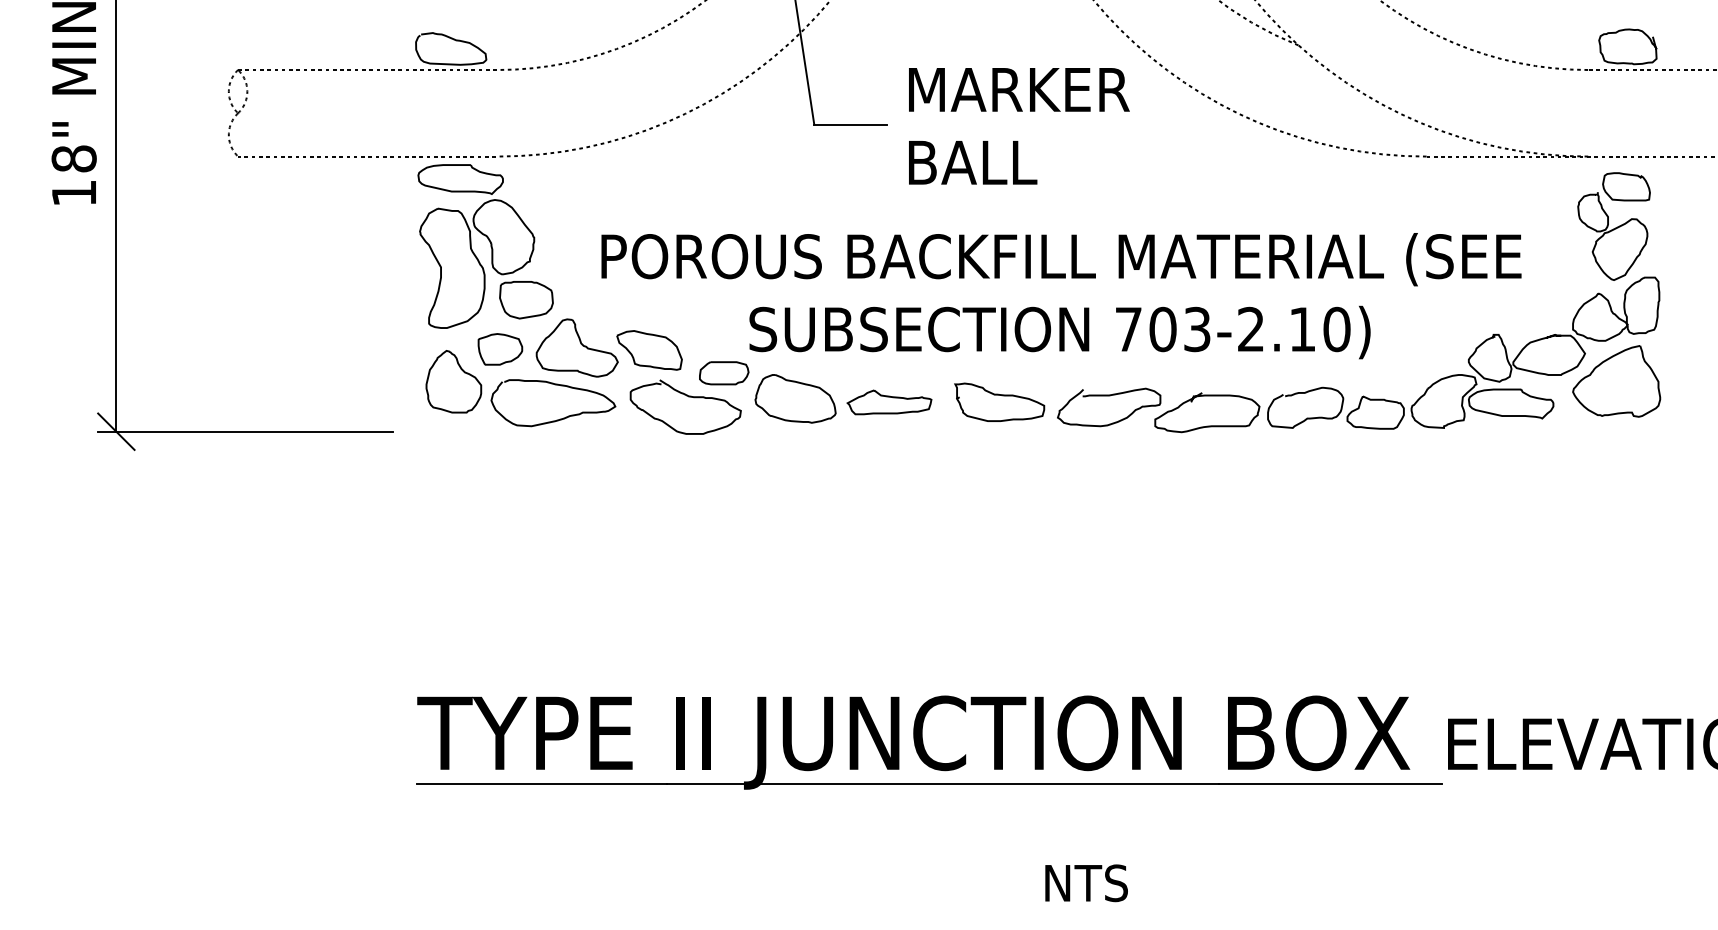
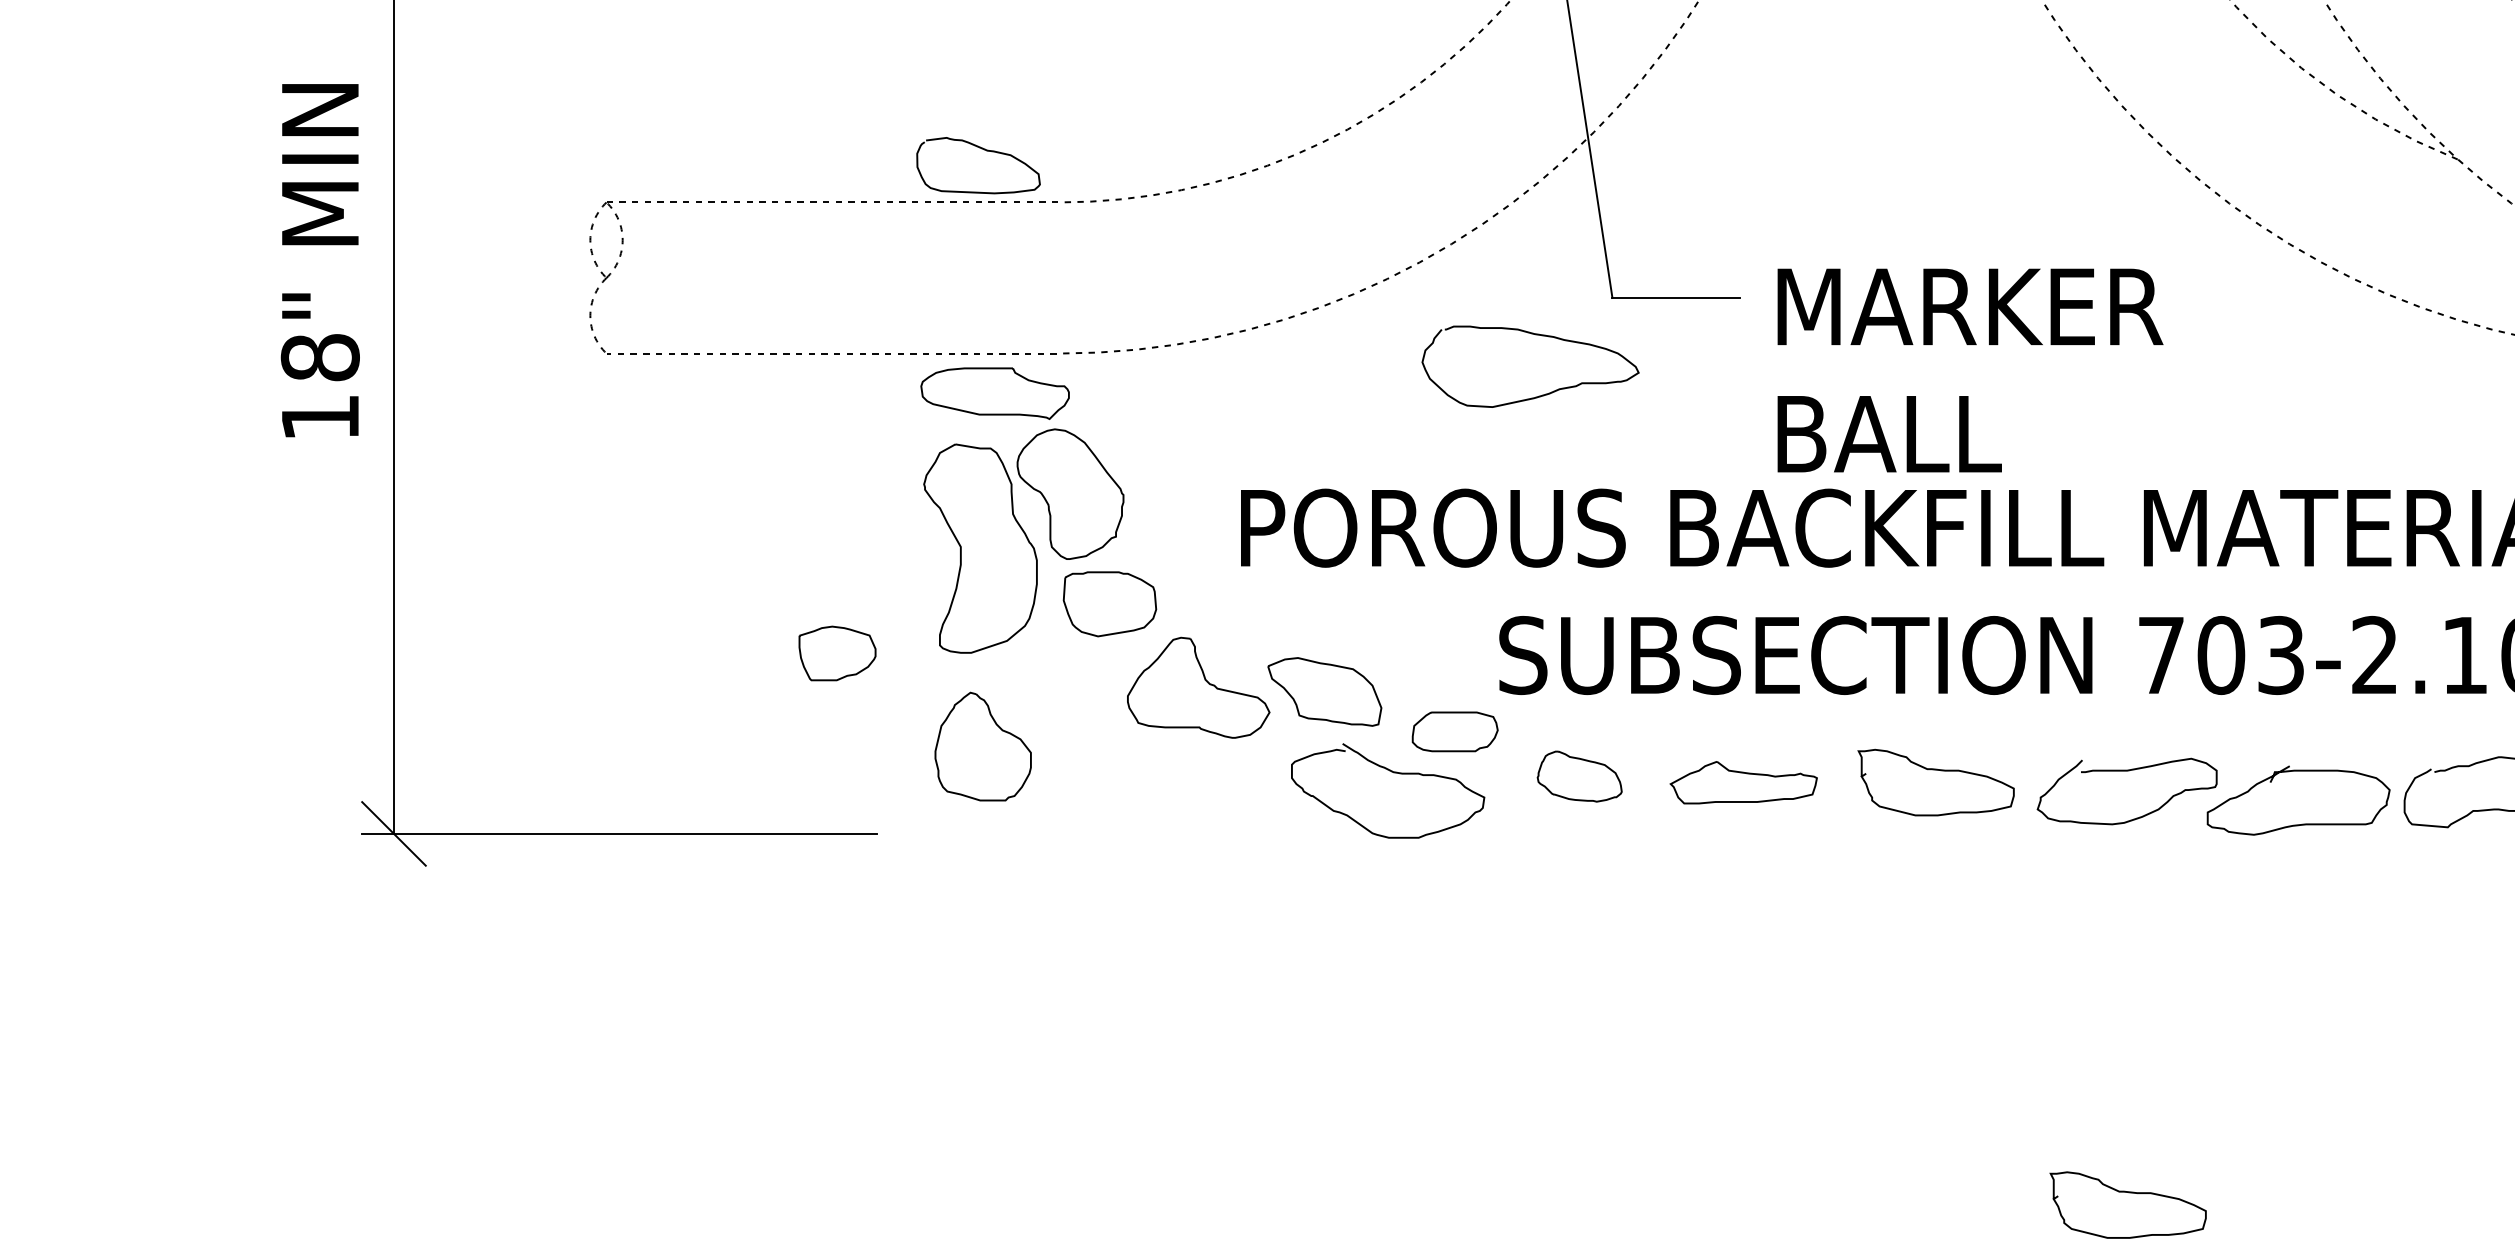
text: (1019, 126) -> (1970, 370), moved
part: (500, 349) -> (837, 653), moved
part: (795, 398) -> (1579, 775), size x0.6
curve: (556, 419) -> (1535, 395), moved
curve: (1112, 638) -> (2133, 1194), added

